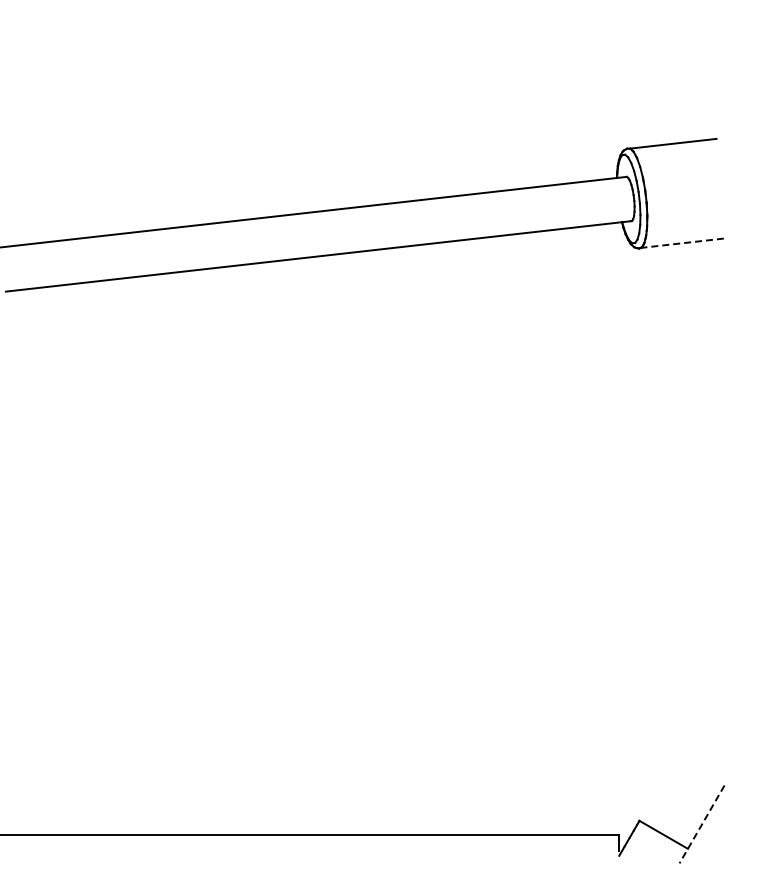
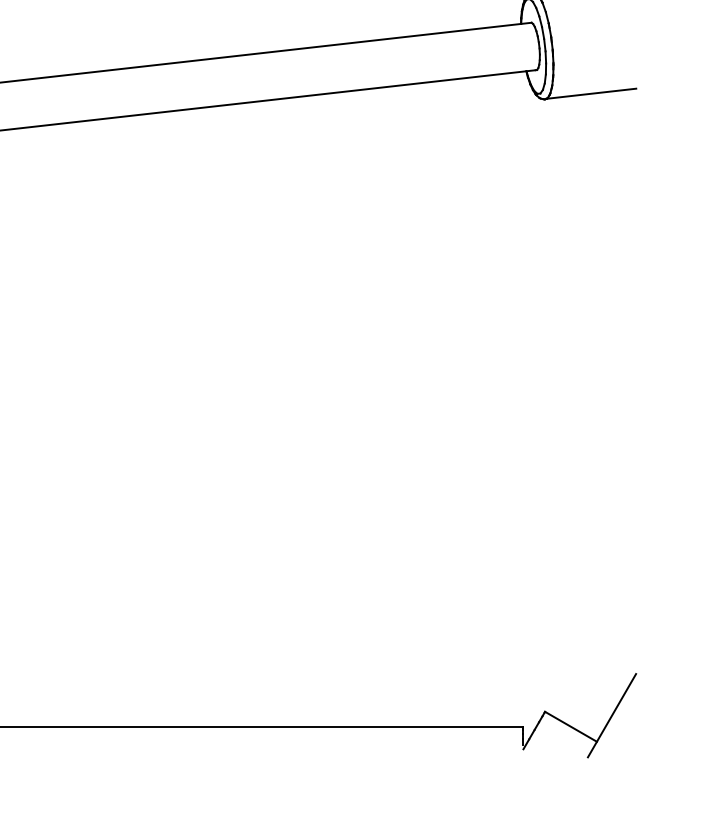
line: (683, 243) -> (592, 94), dashed -> solid
line: (702, 824) -> (612, 715), dashed -> solid

